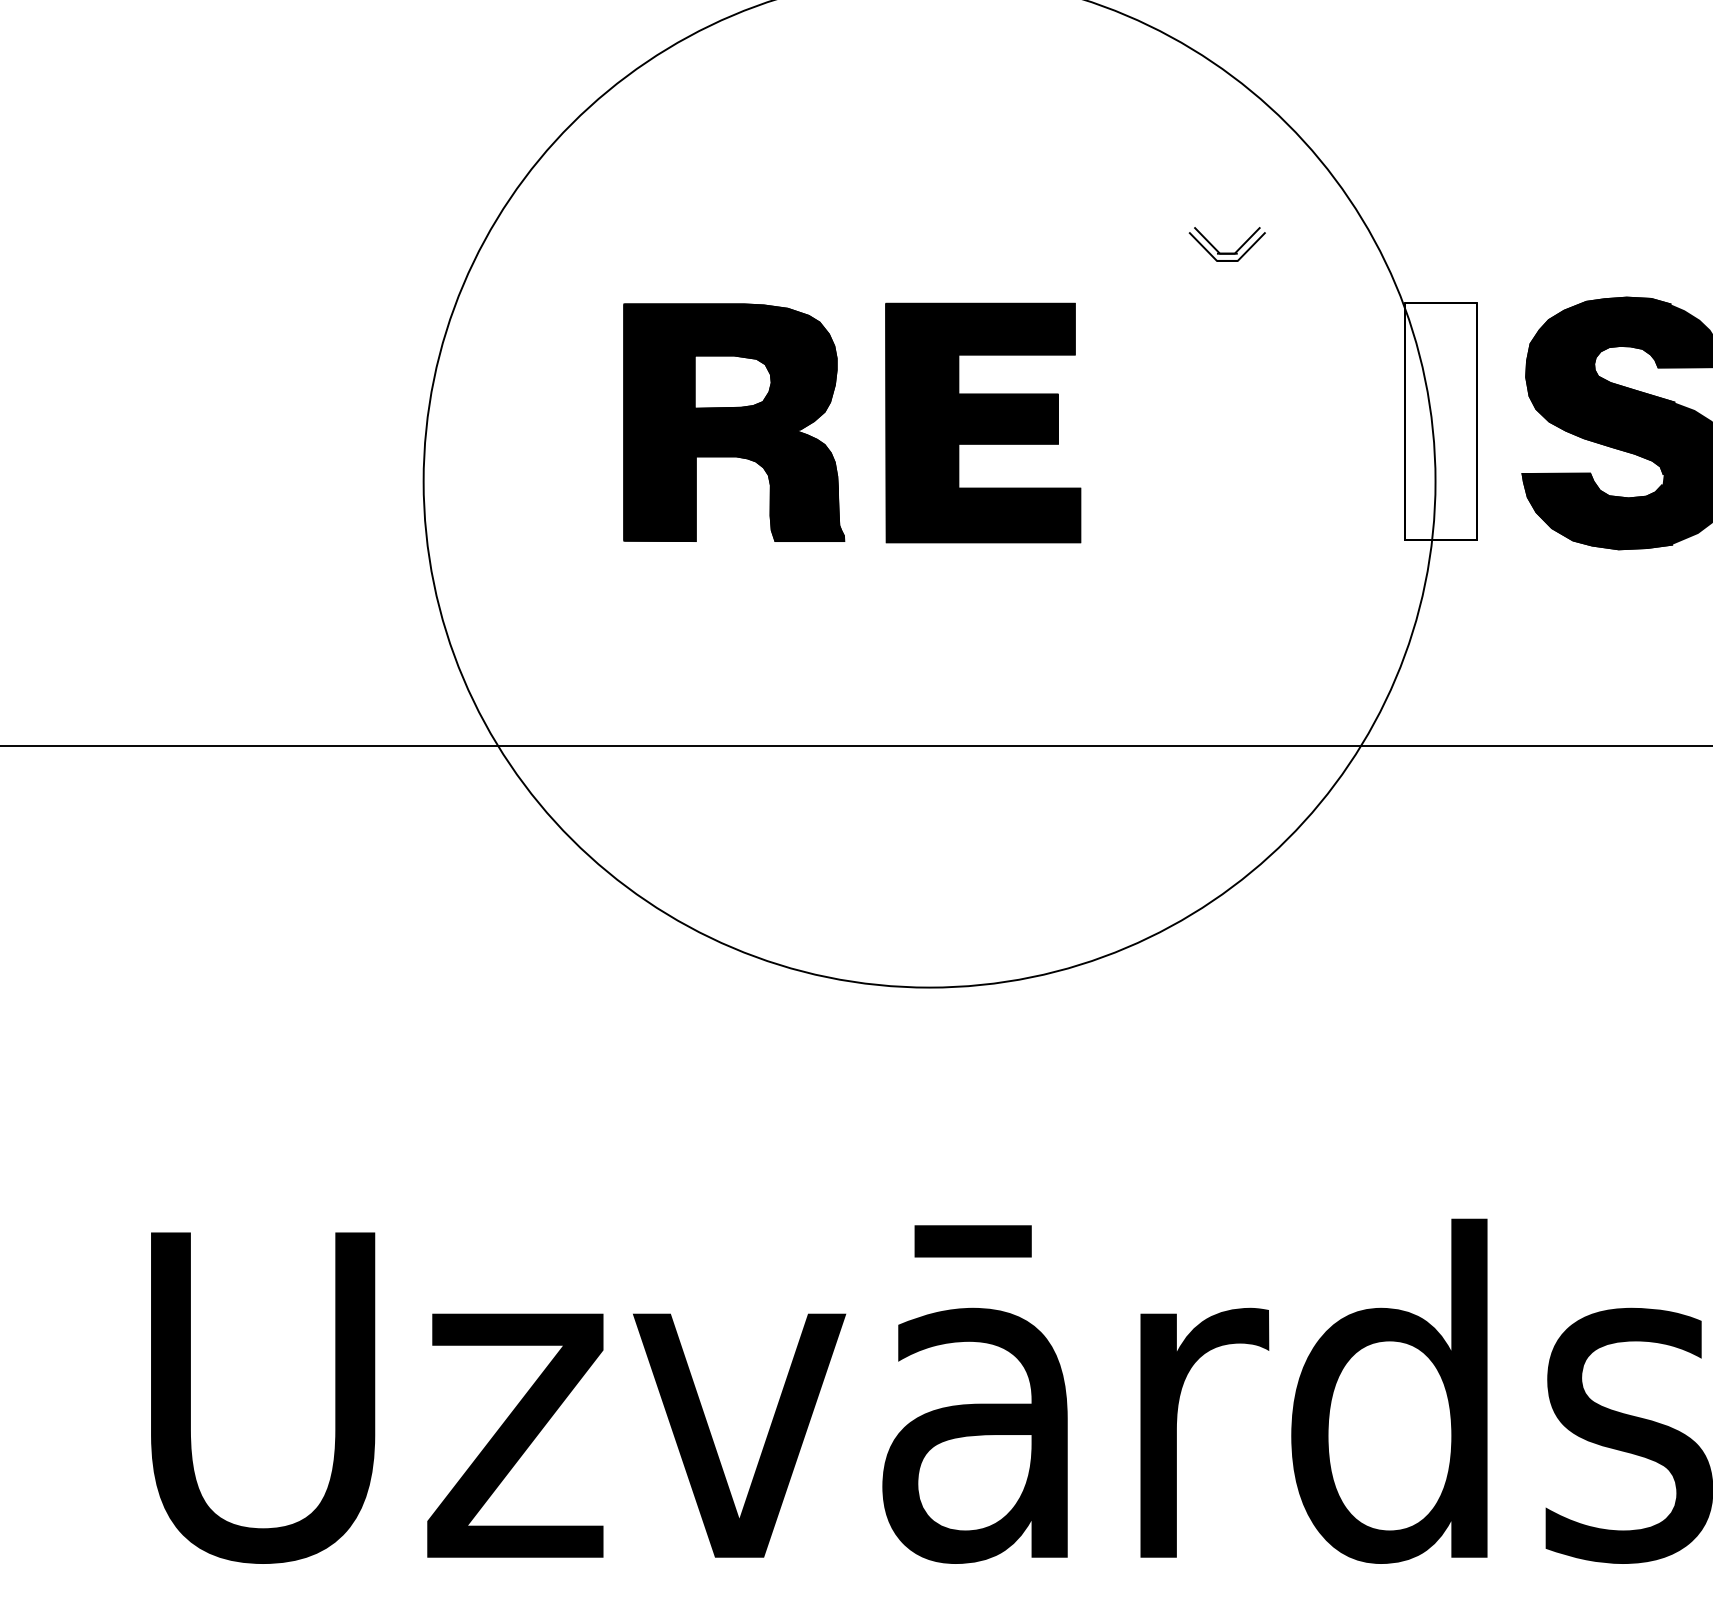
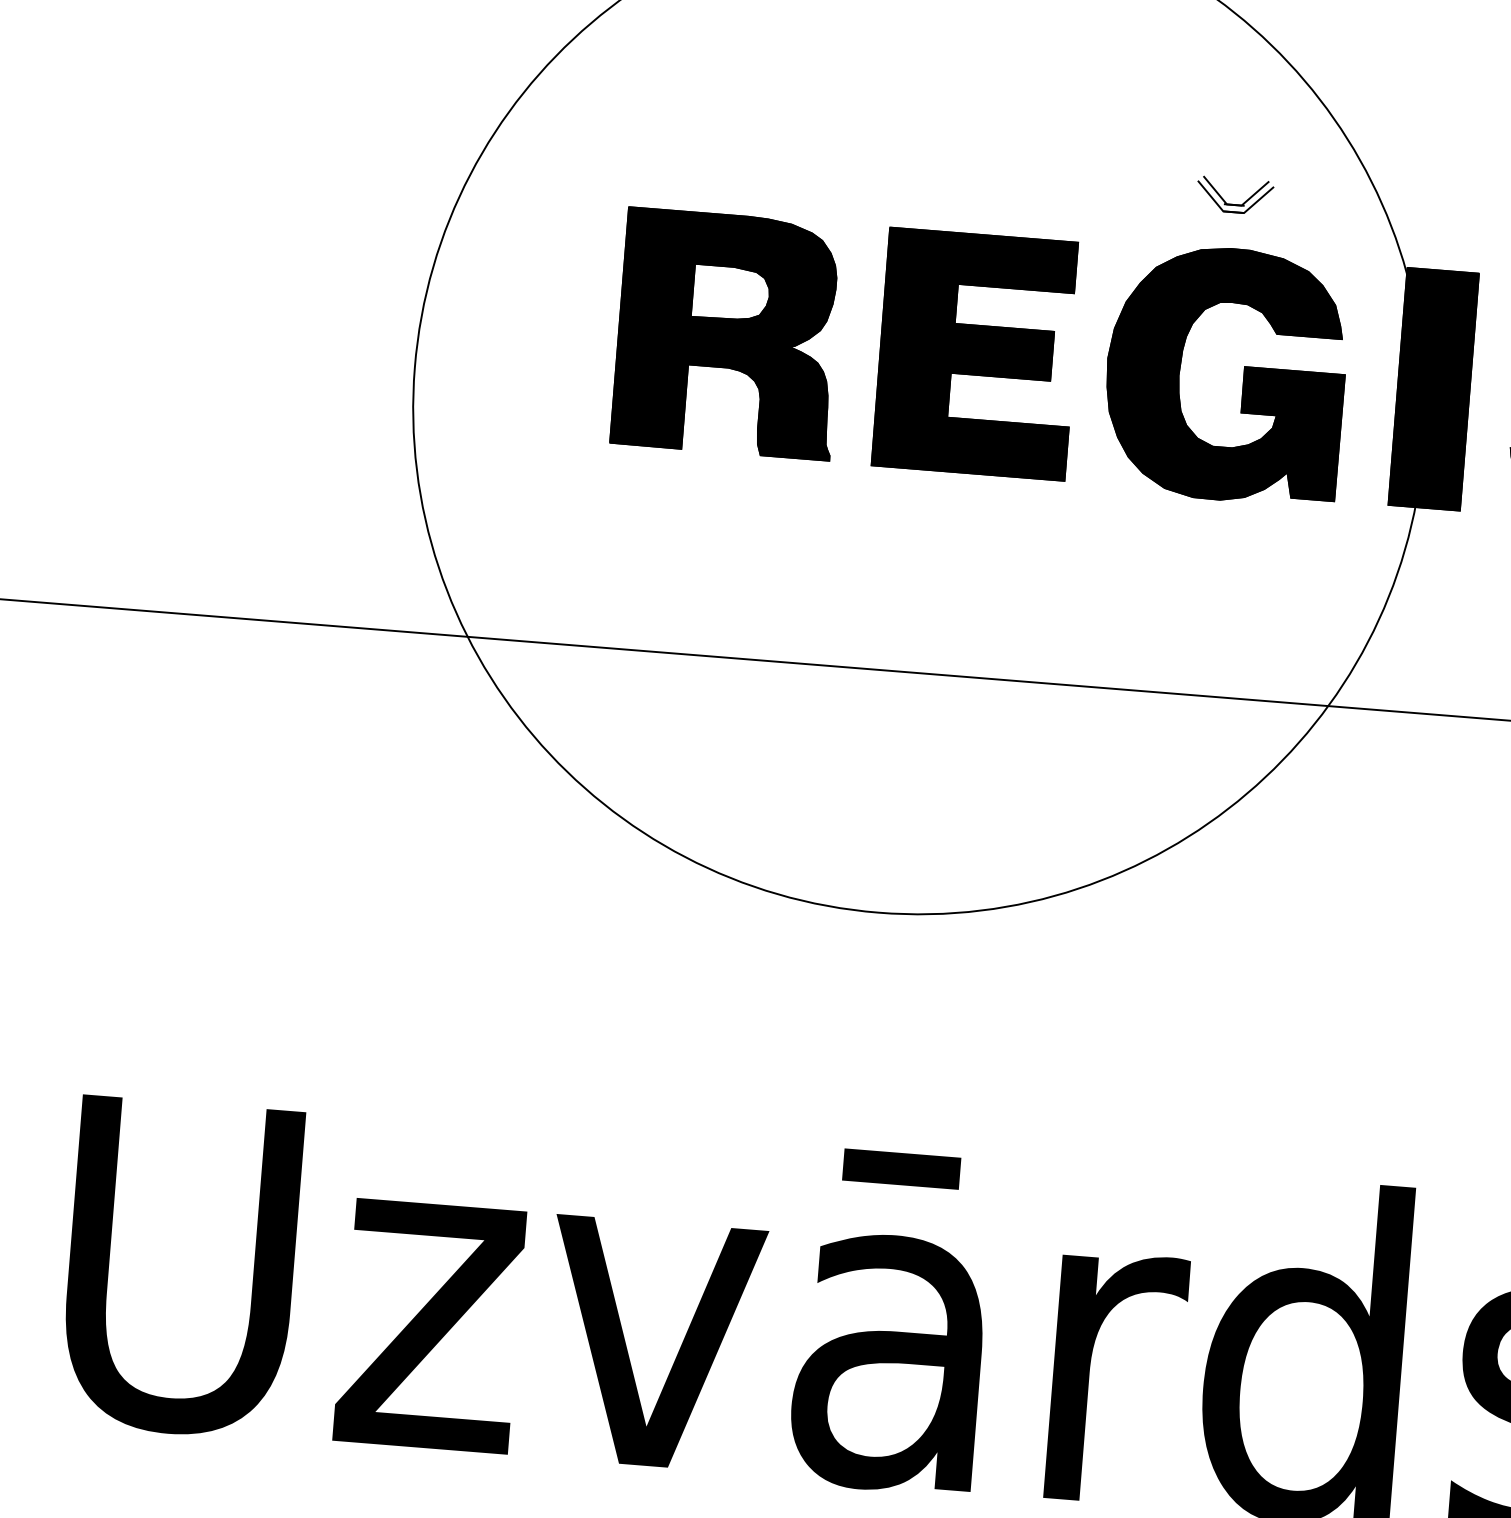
fill: (1440, 421) -> (1433, 389), added
part: (1250, 422) -> (1243, 375), added

